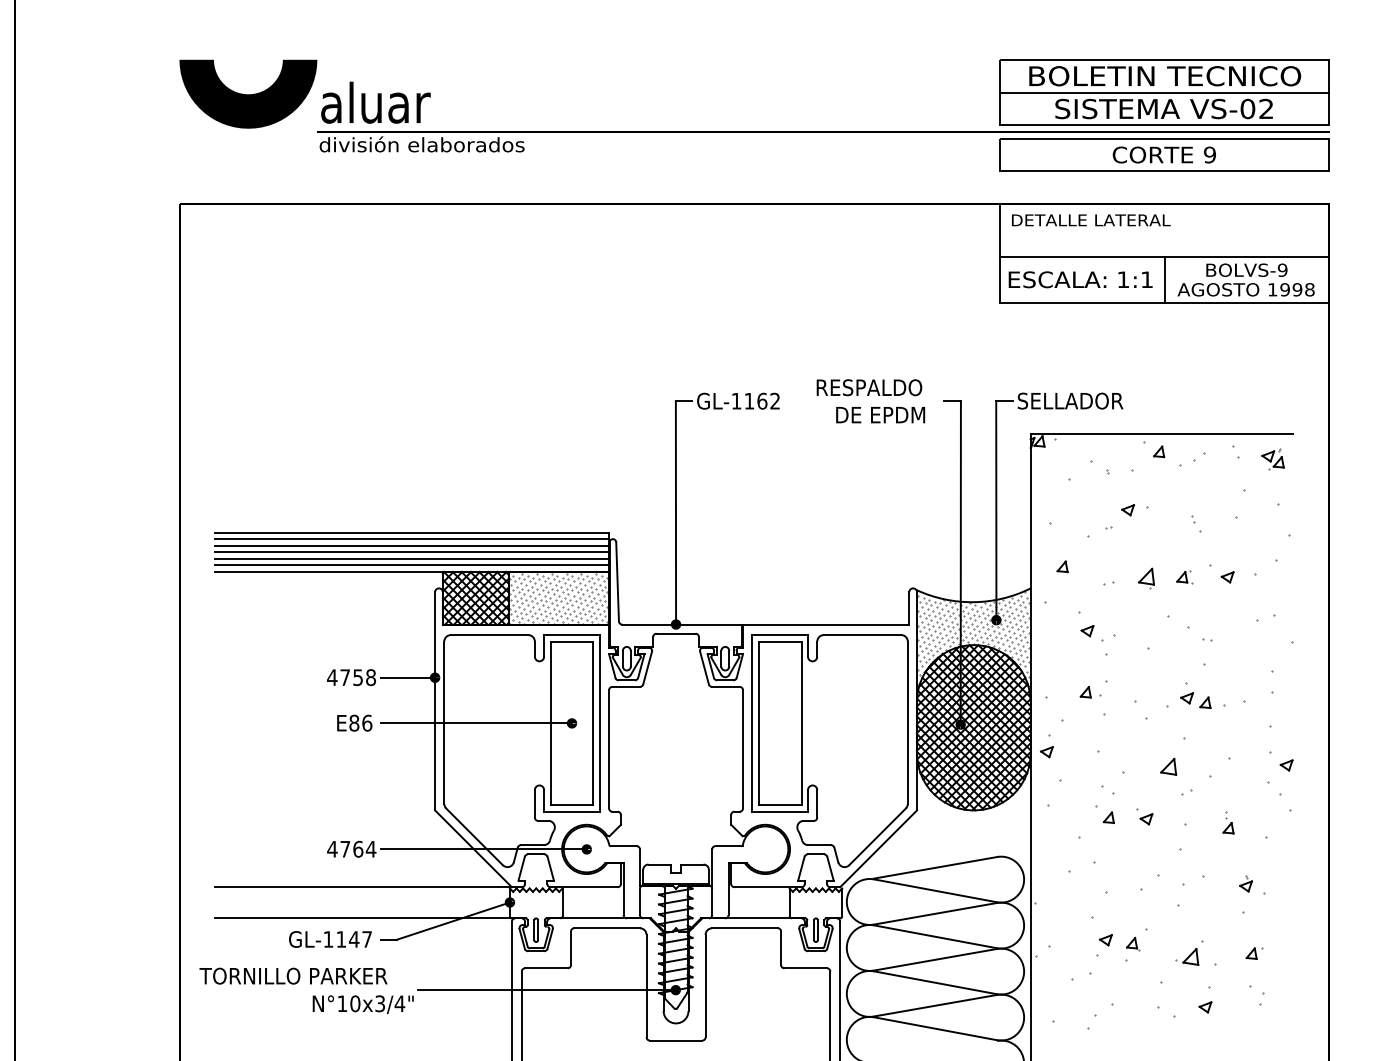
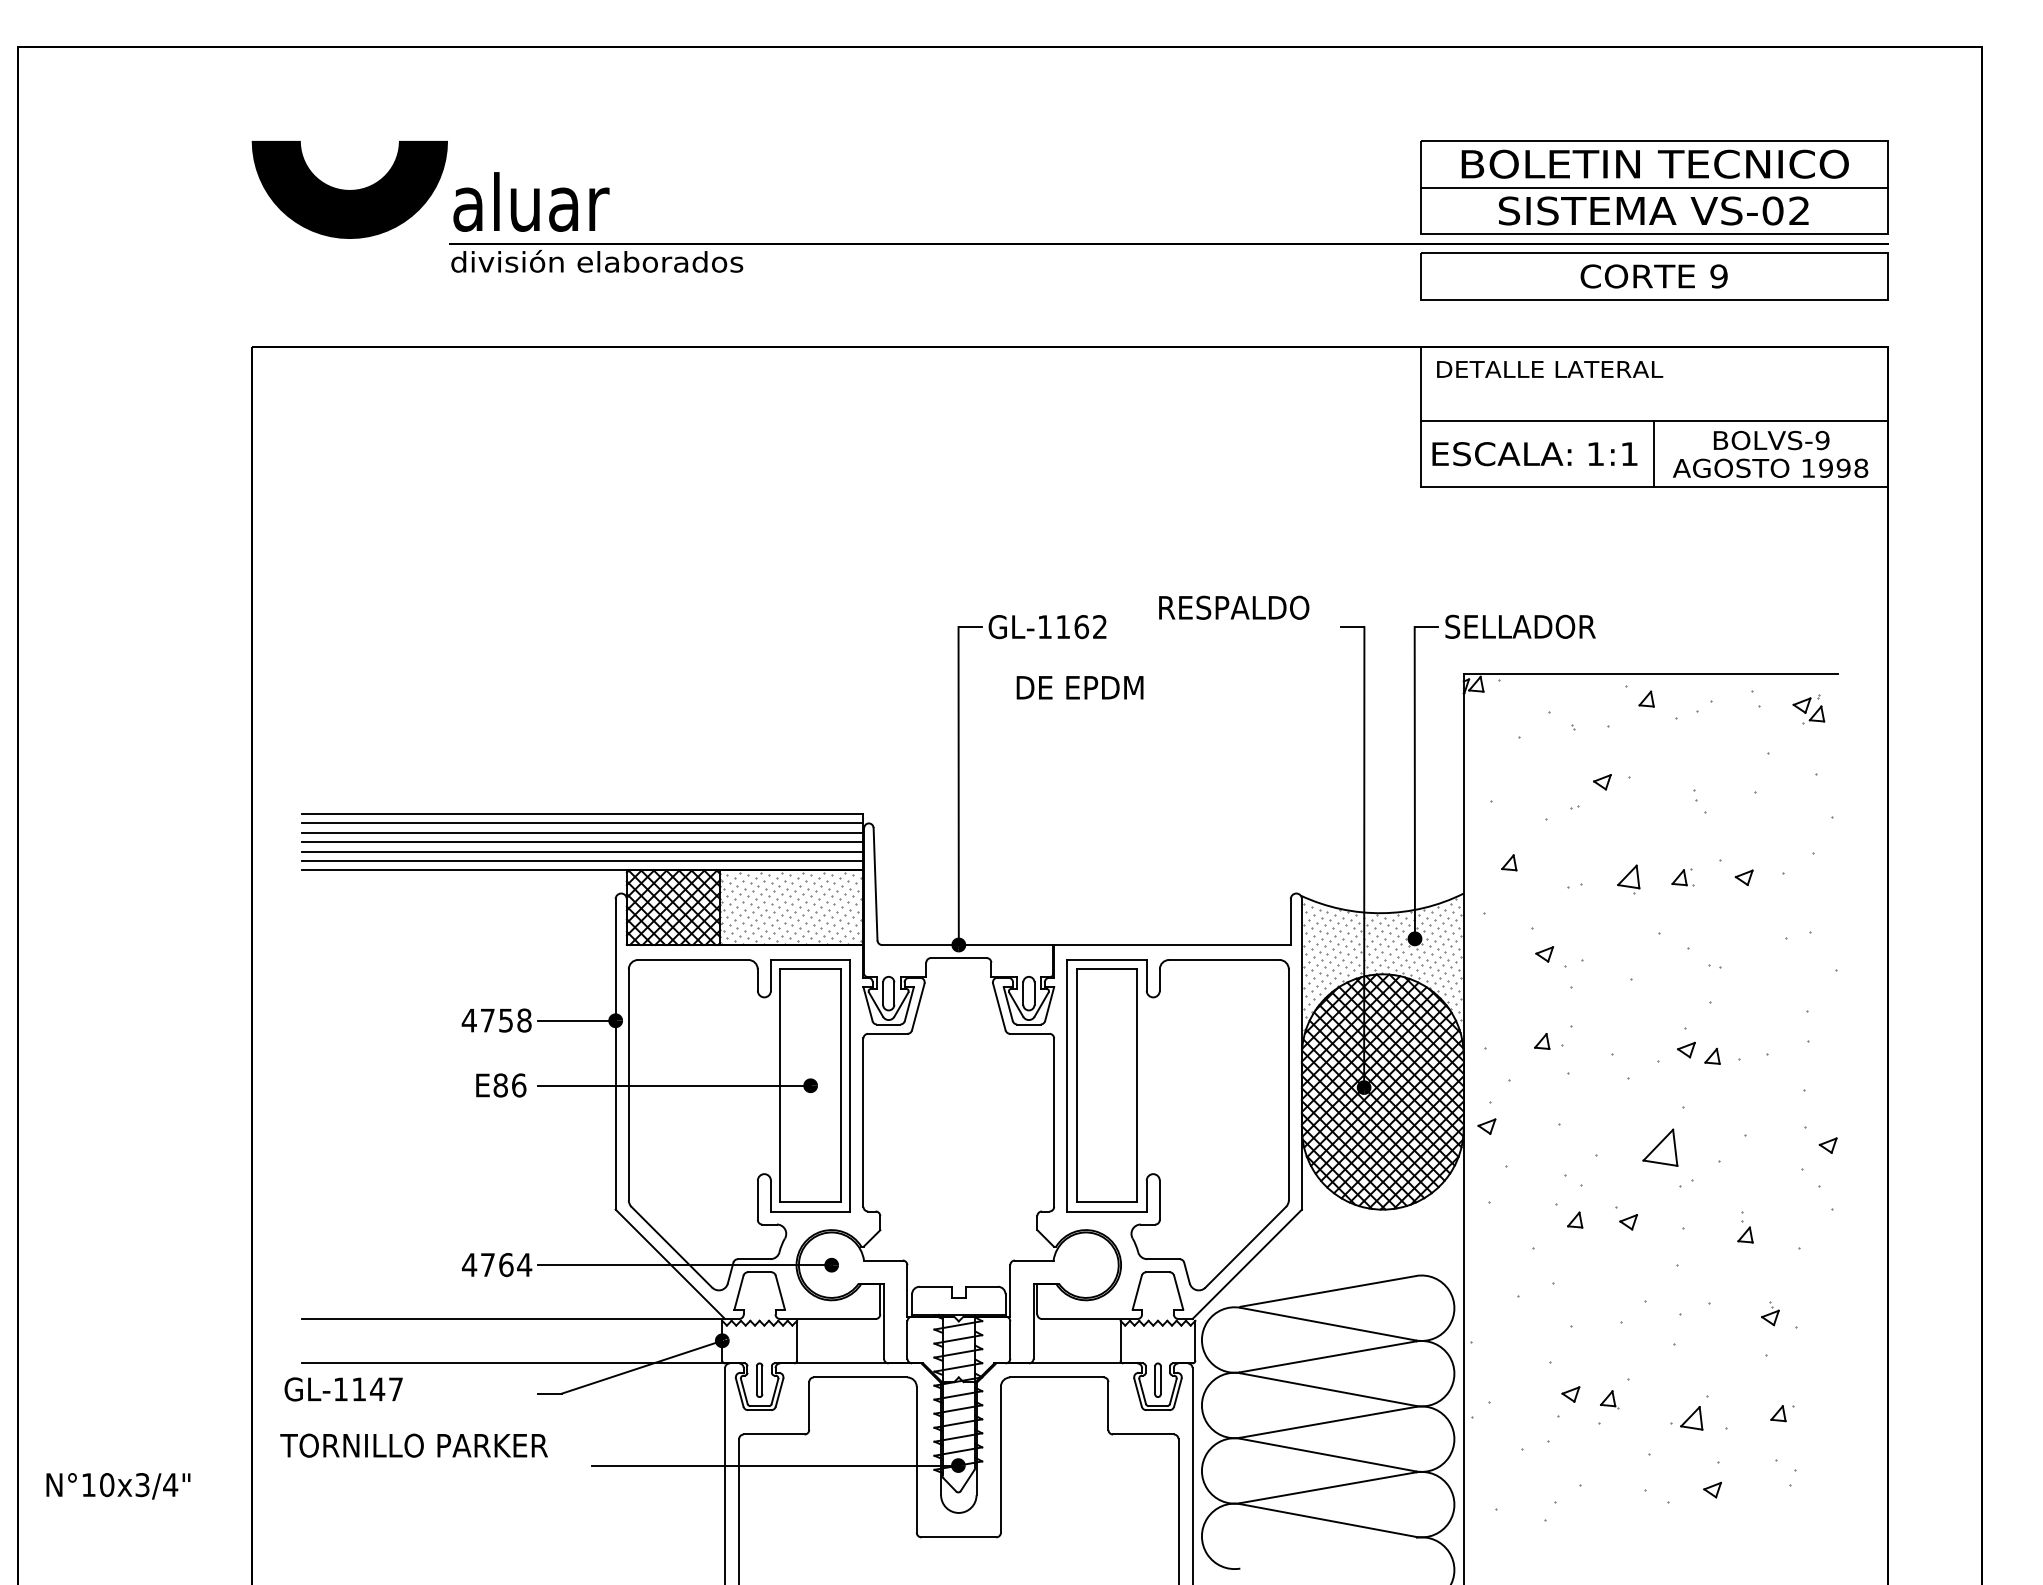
text: (880, 414) -> (1079, 687), moved
part: (1168, 766) -> (1659, 1147), size x1.6
text: (330, 939) -> (343, 1389), moved
text: (363, 1004) -> (118, 1486), moved

